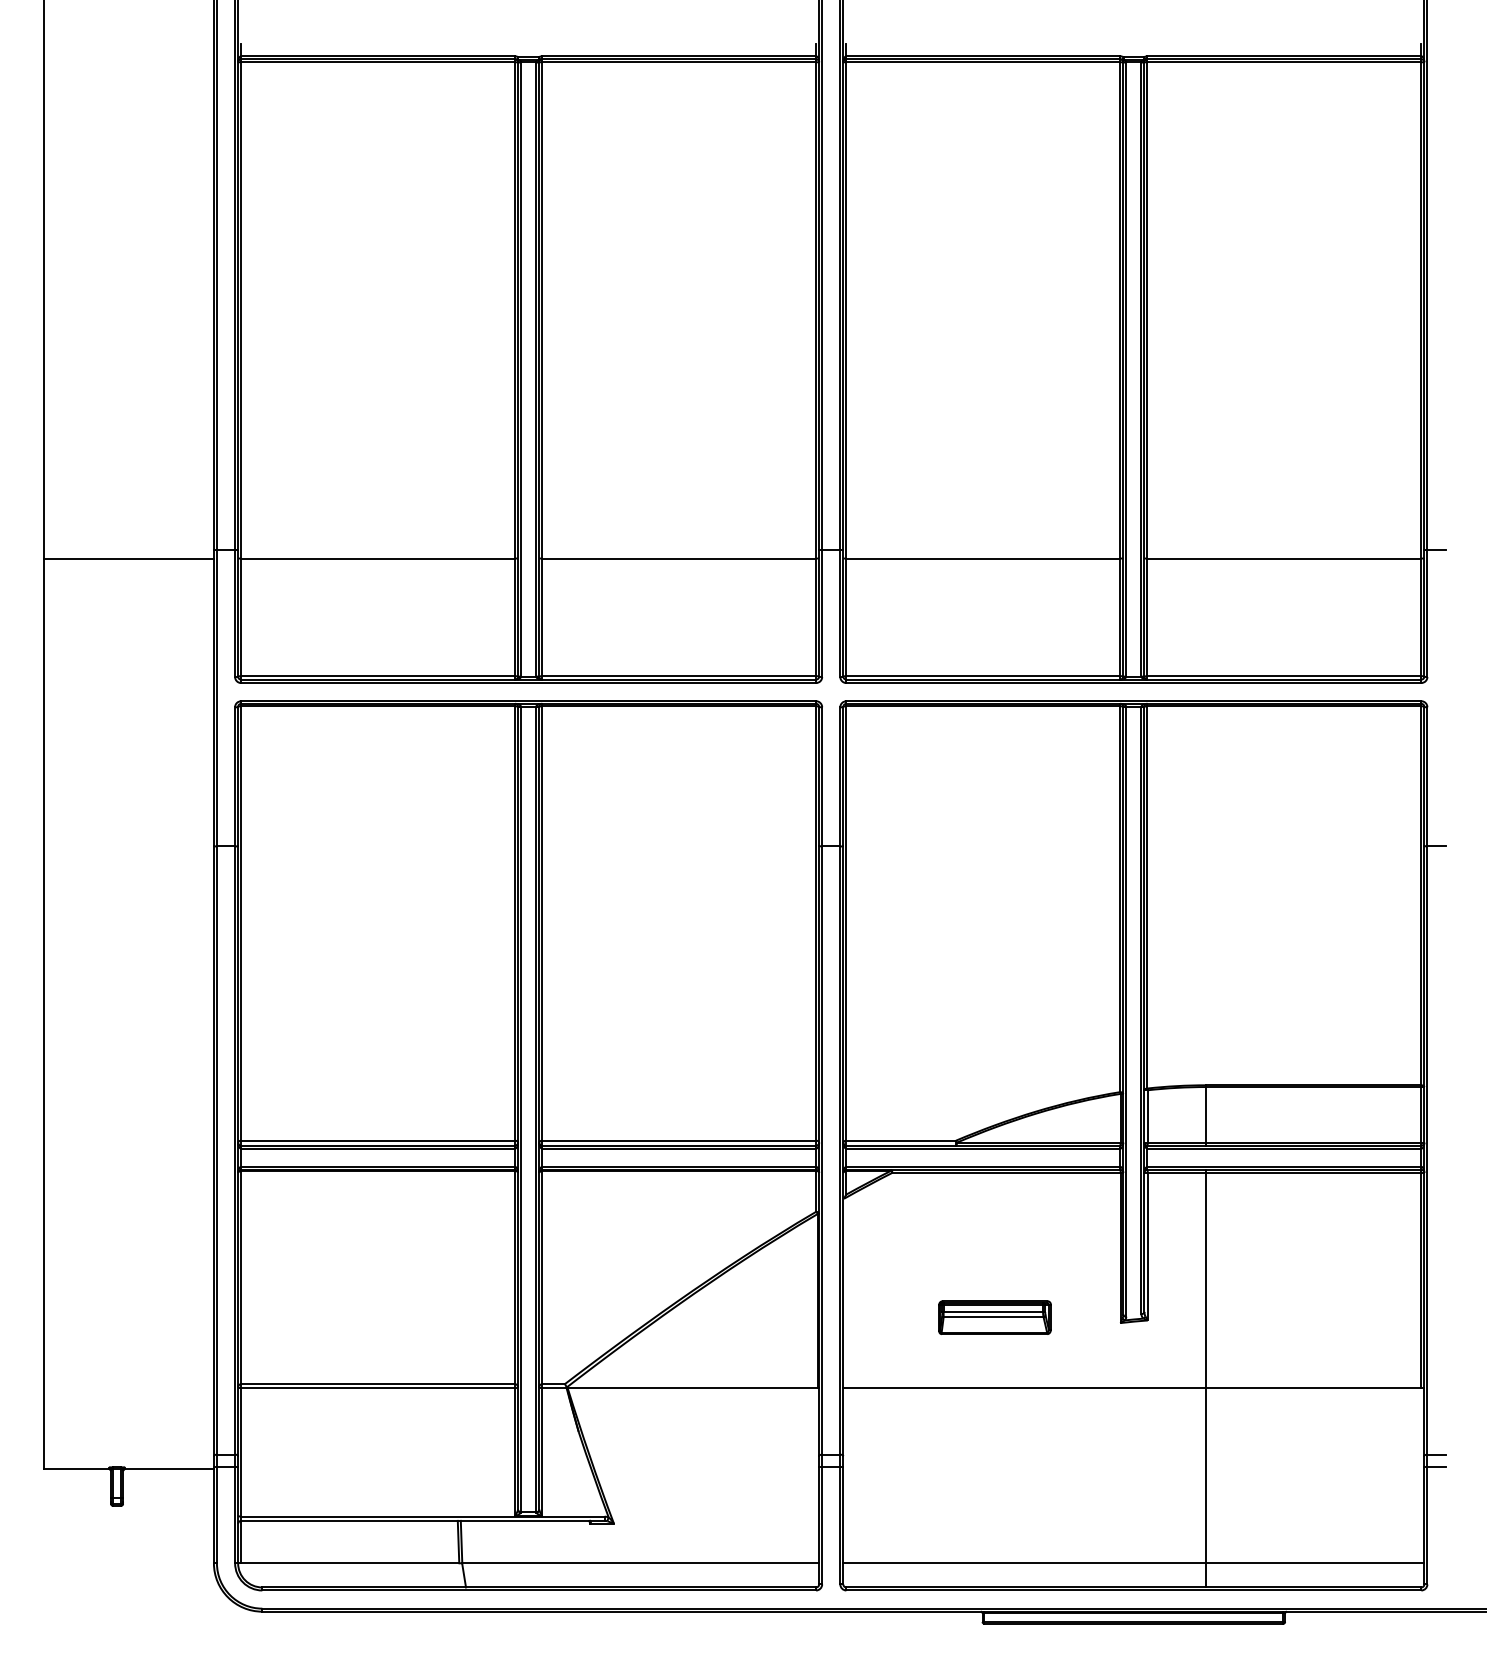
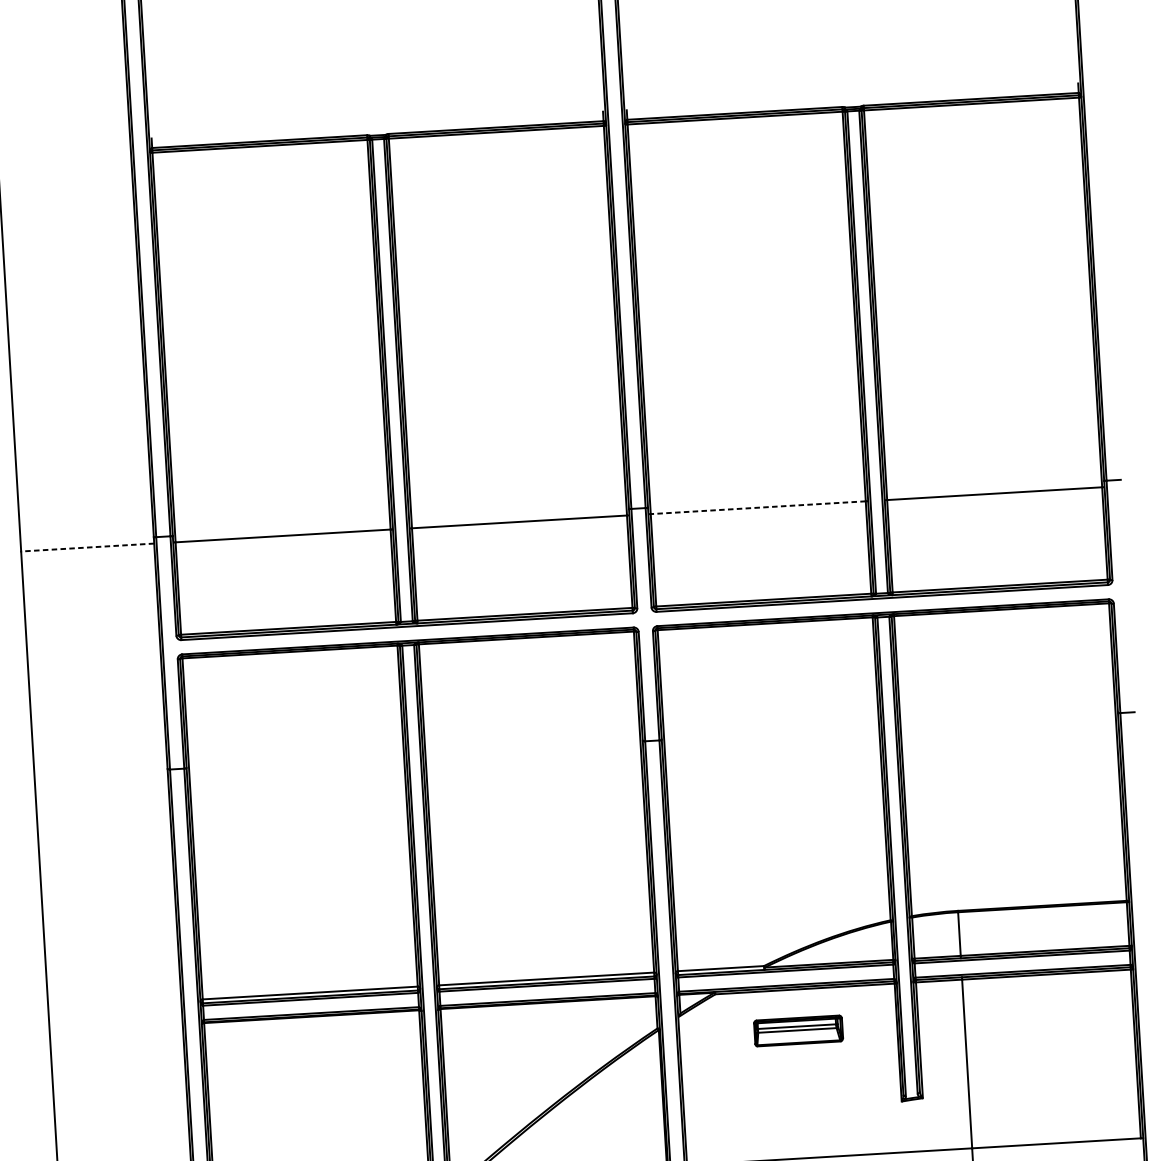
line: (129, 558) -> (87, 547), solid -> dashed
line: (983, 558) -> (758, 507), solid -> dashed
part: (994, 1317) -> (798, 1030), moved

